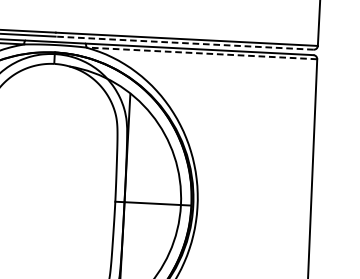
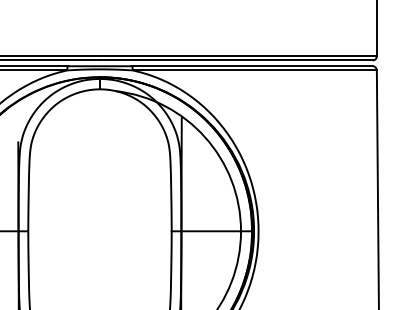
line: (183, 43) -> (235, 60), dashed -> solid
line: (201, 53) -> (254, 70), dashed -> solid

